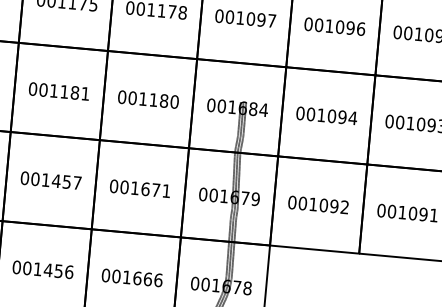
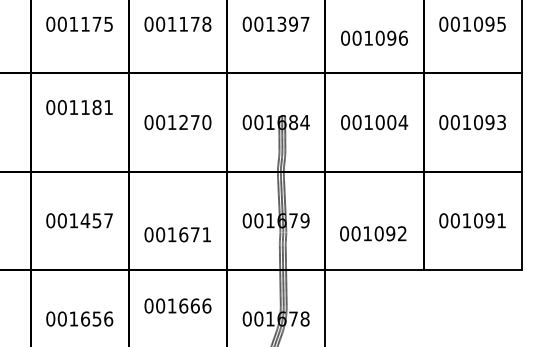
text: (250, 18) -> (281, 23), 001097 -> 001397
text: (334, 26) -> (374, 37), moved
text: (59, 91) -> (79, 107), moved
text: (158, 100) -> (189, 122), 001180 -> 001270
text: (342, 117) -> (391, 122), 001094 -> 001004
text: (139, 188) -> (177, 234), moved
text: (318, 204) -> (373, 233), moved
text: (48, 269) -> (85, 318), 001456 -> 001656
text: (131, 277) -> (177, 305), moved

